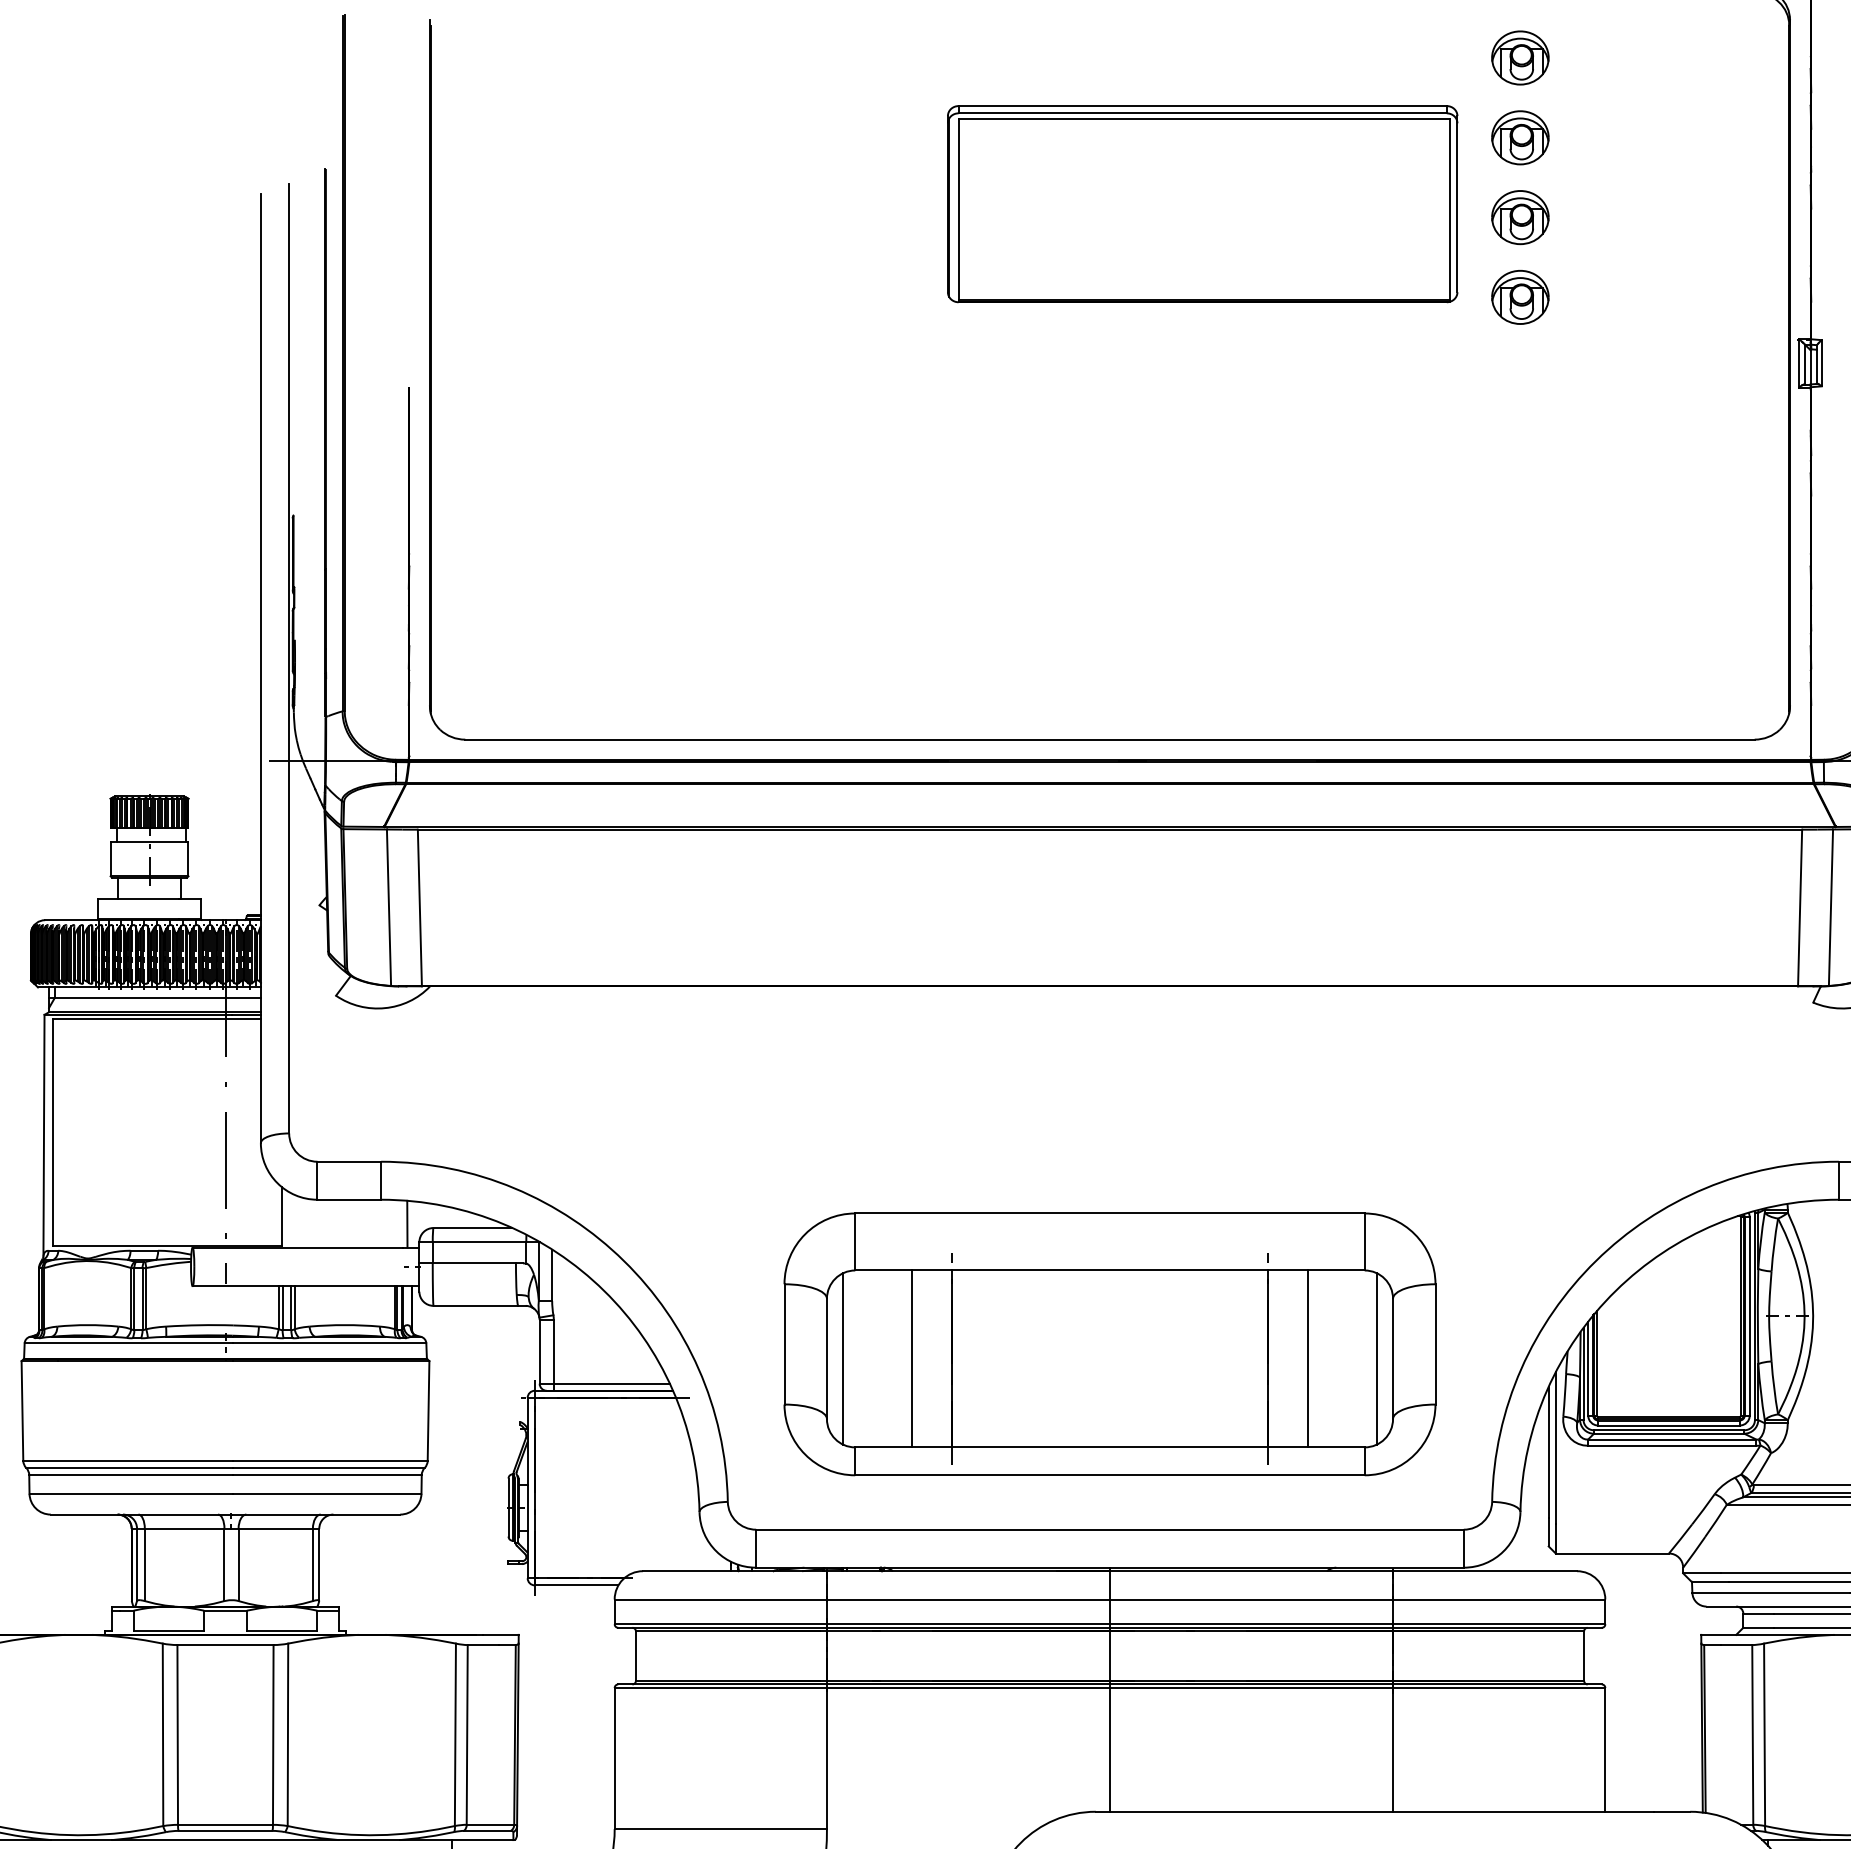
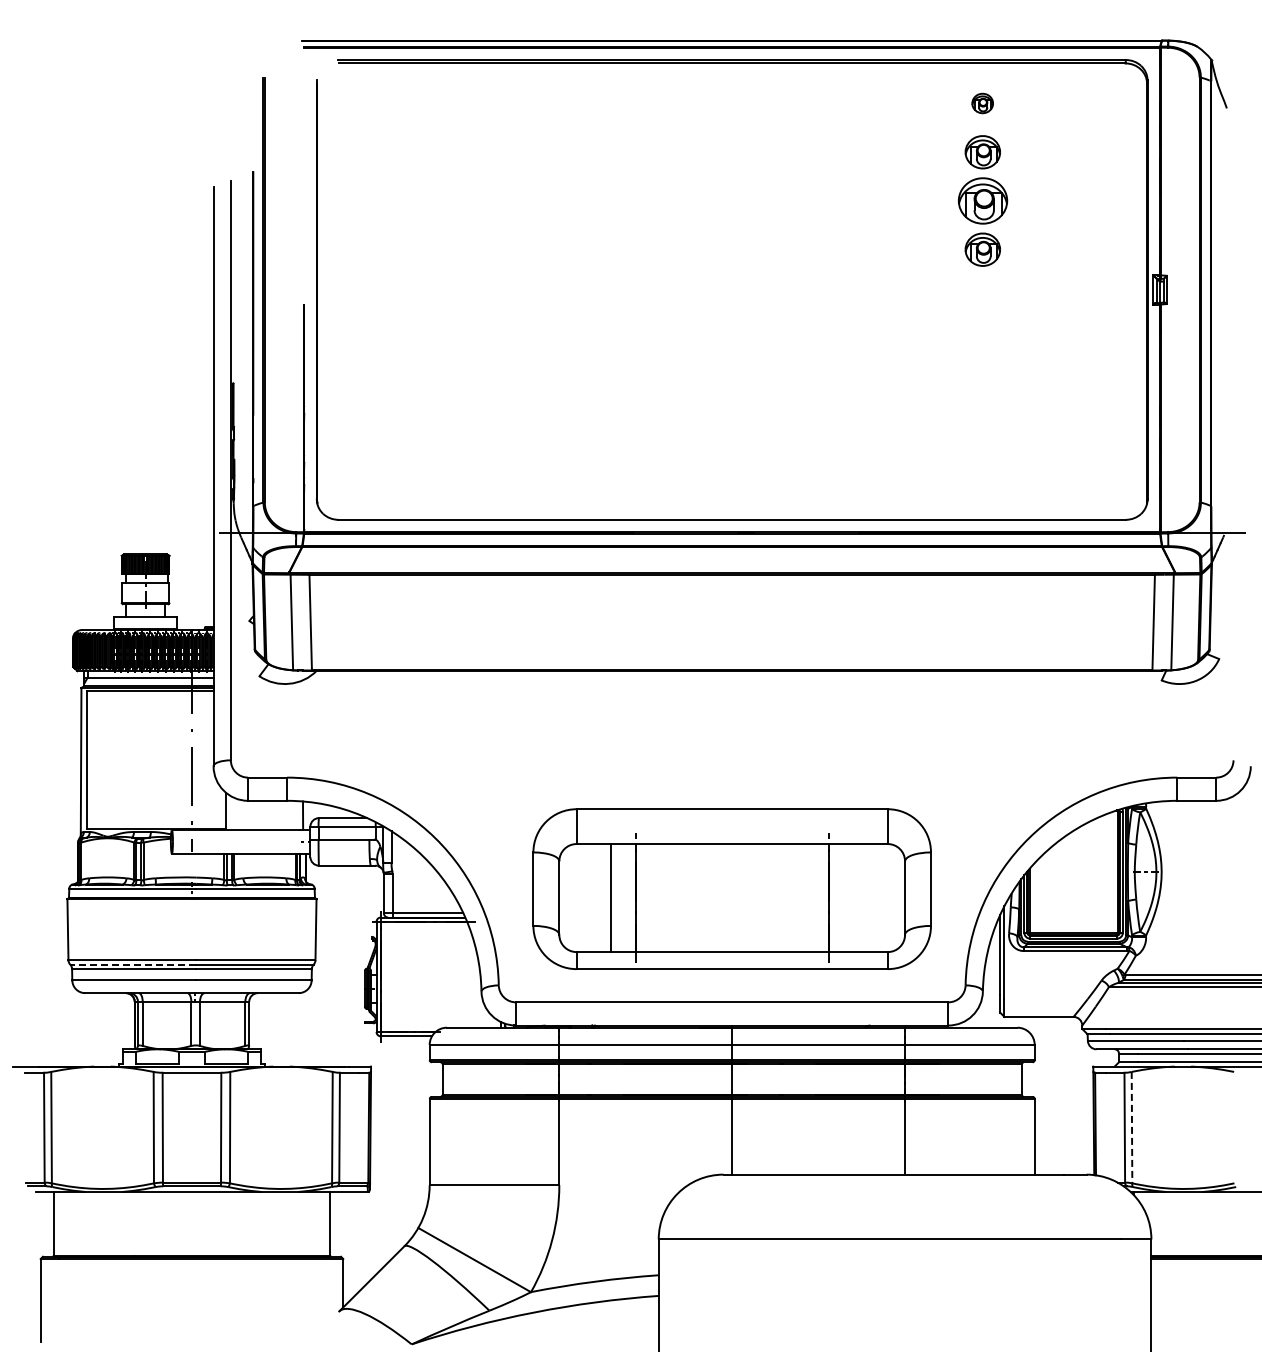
part: (1519, 57) -> (982, 103), size x0.6
part: (1202, 203) -> (788, 192), removed
part: (1519, 216) -> (982, 200), size x1.4
line: (843, 1358) -> (569, 897), removed
line: (1377, 1358) -> (895, 897), removed
line: (1308, 1359) -> (853, 898), removed
line: (128, 1467) -> (132, 964), solid -> dashed
line: (1765, 1734) -> (1132, 1127), solid -> dashed

